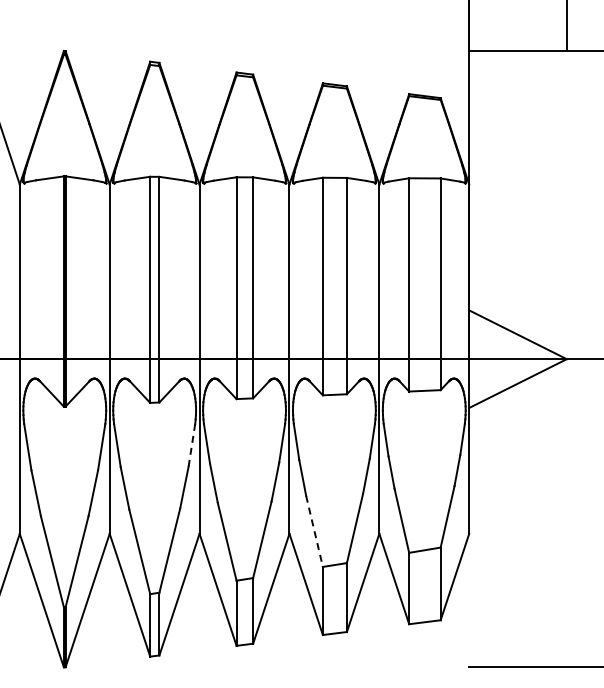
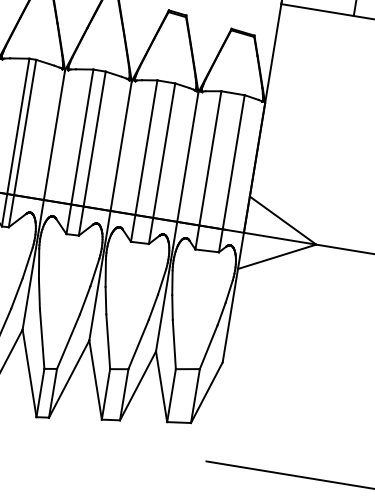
line: (191, 445) -> (27, 263), dashed -> solid
line: (314, 531) -> (108, 341), dashed -> solid

